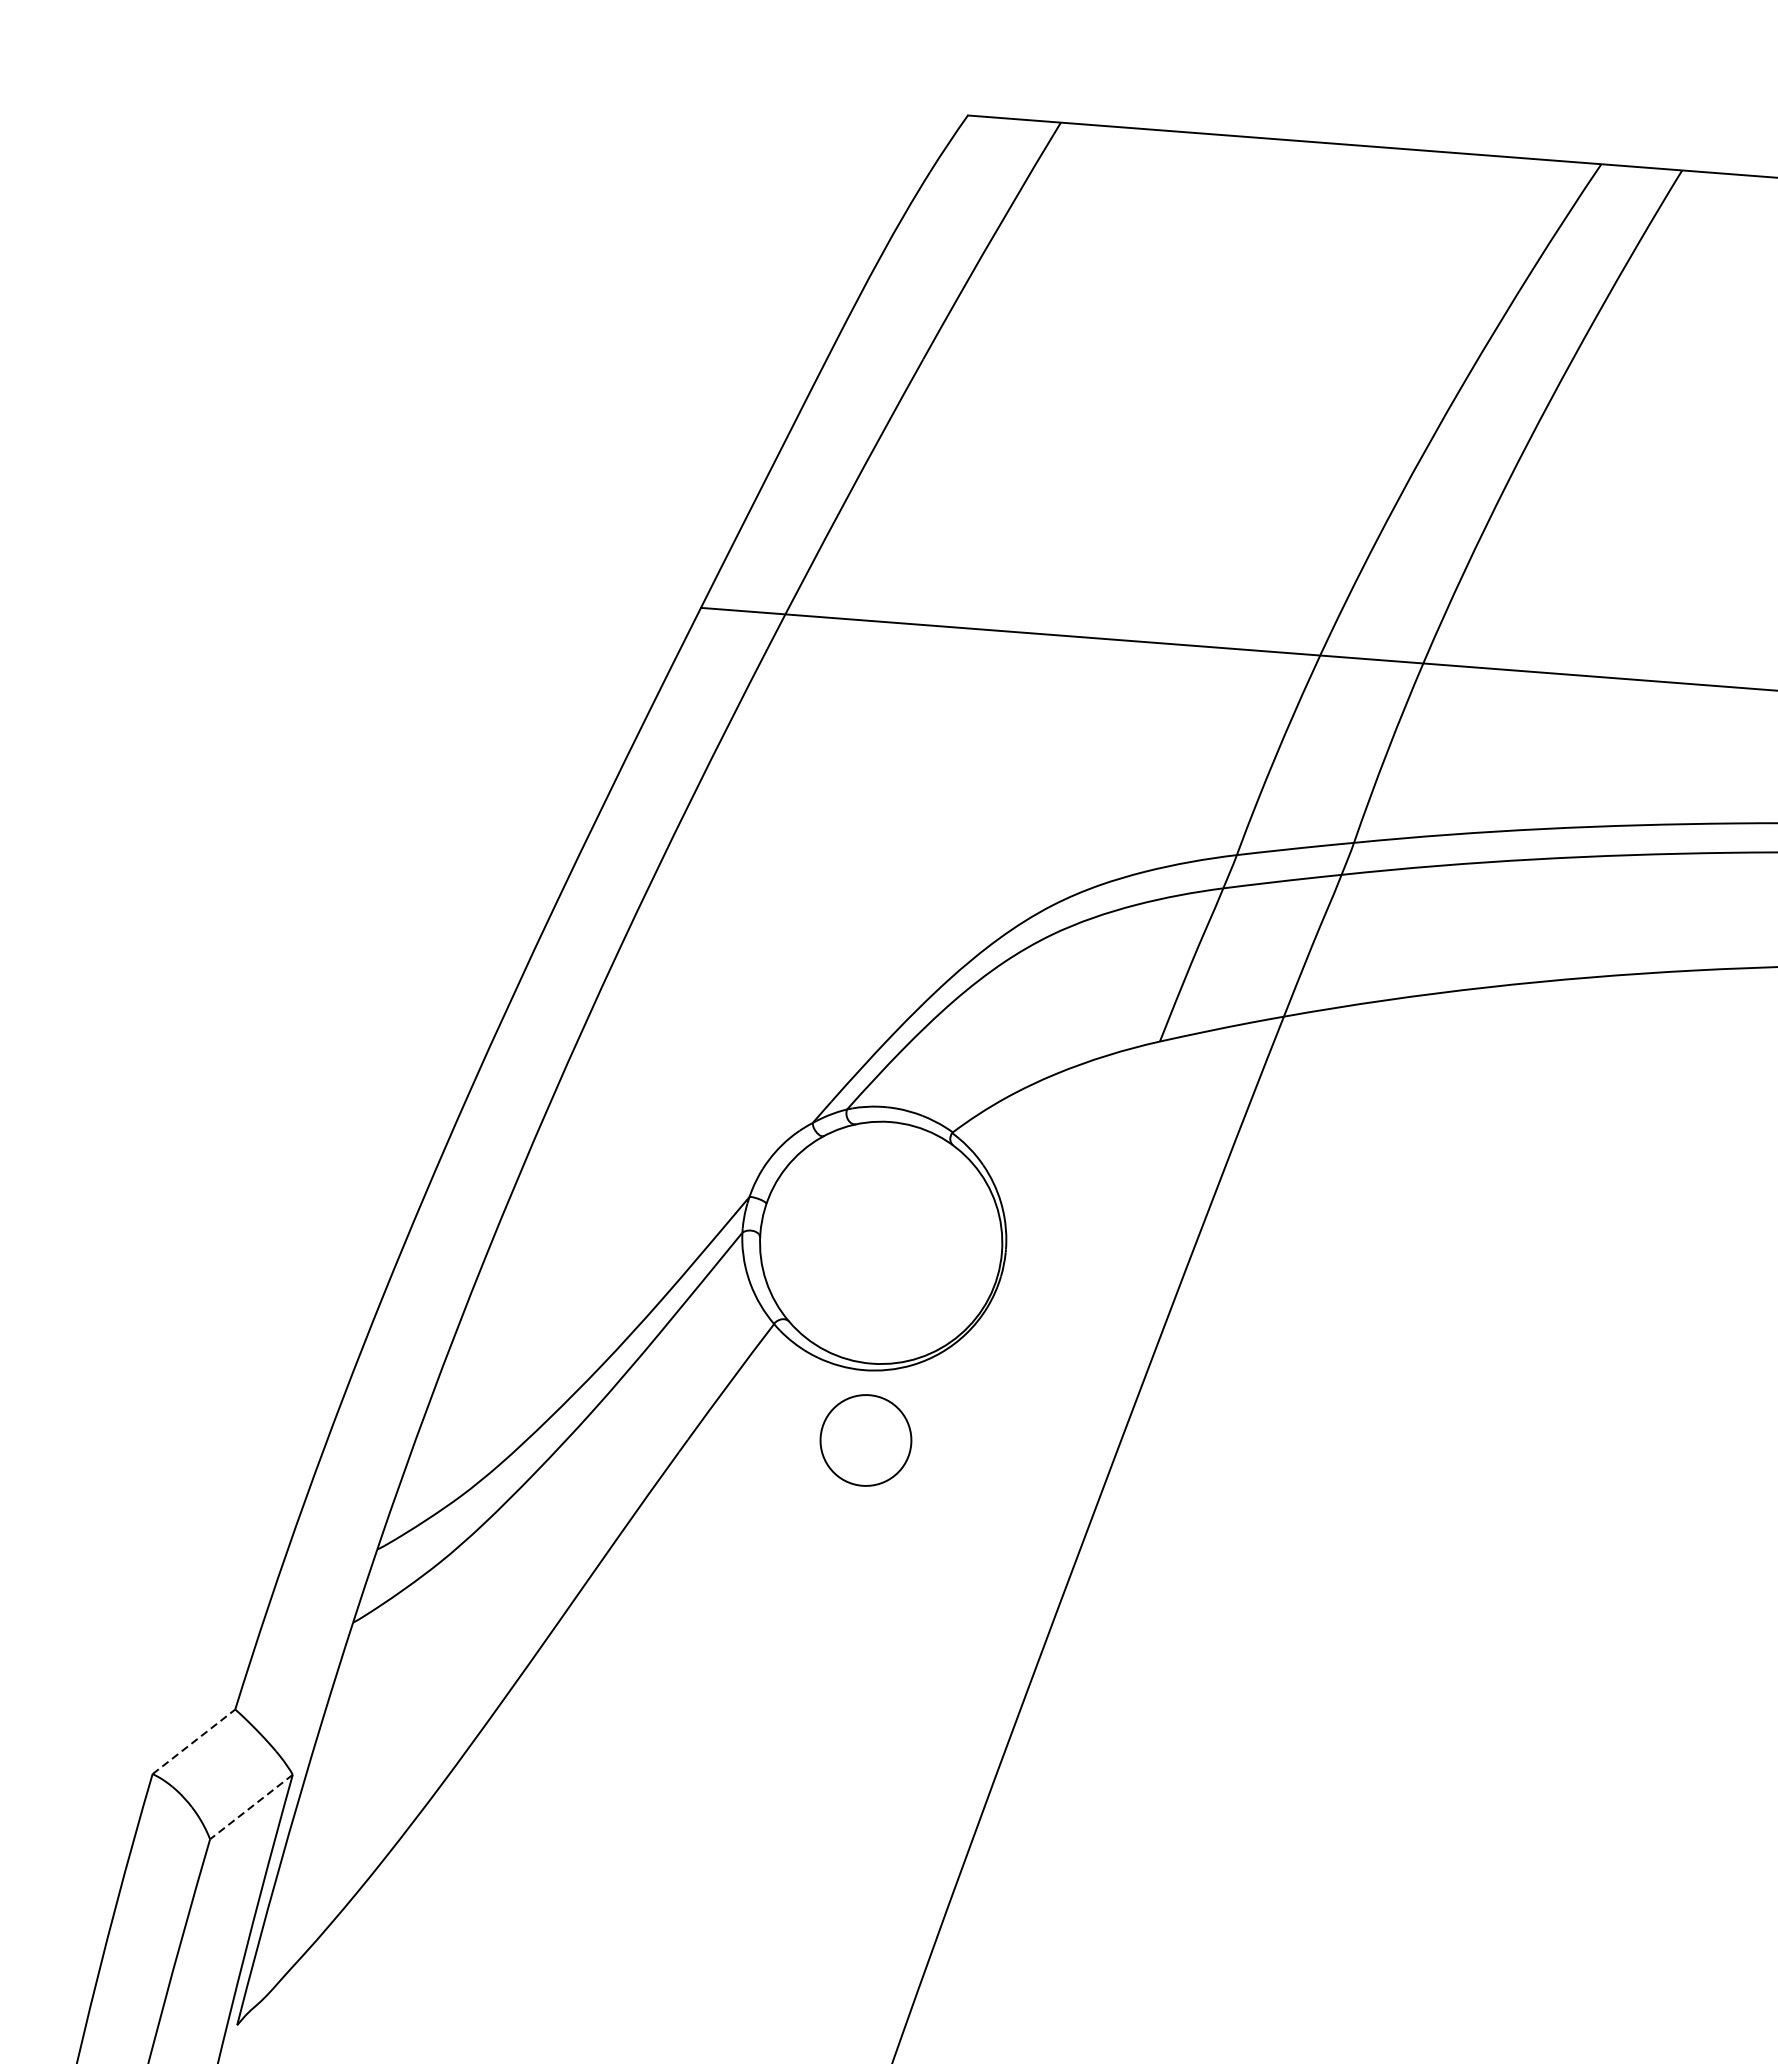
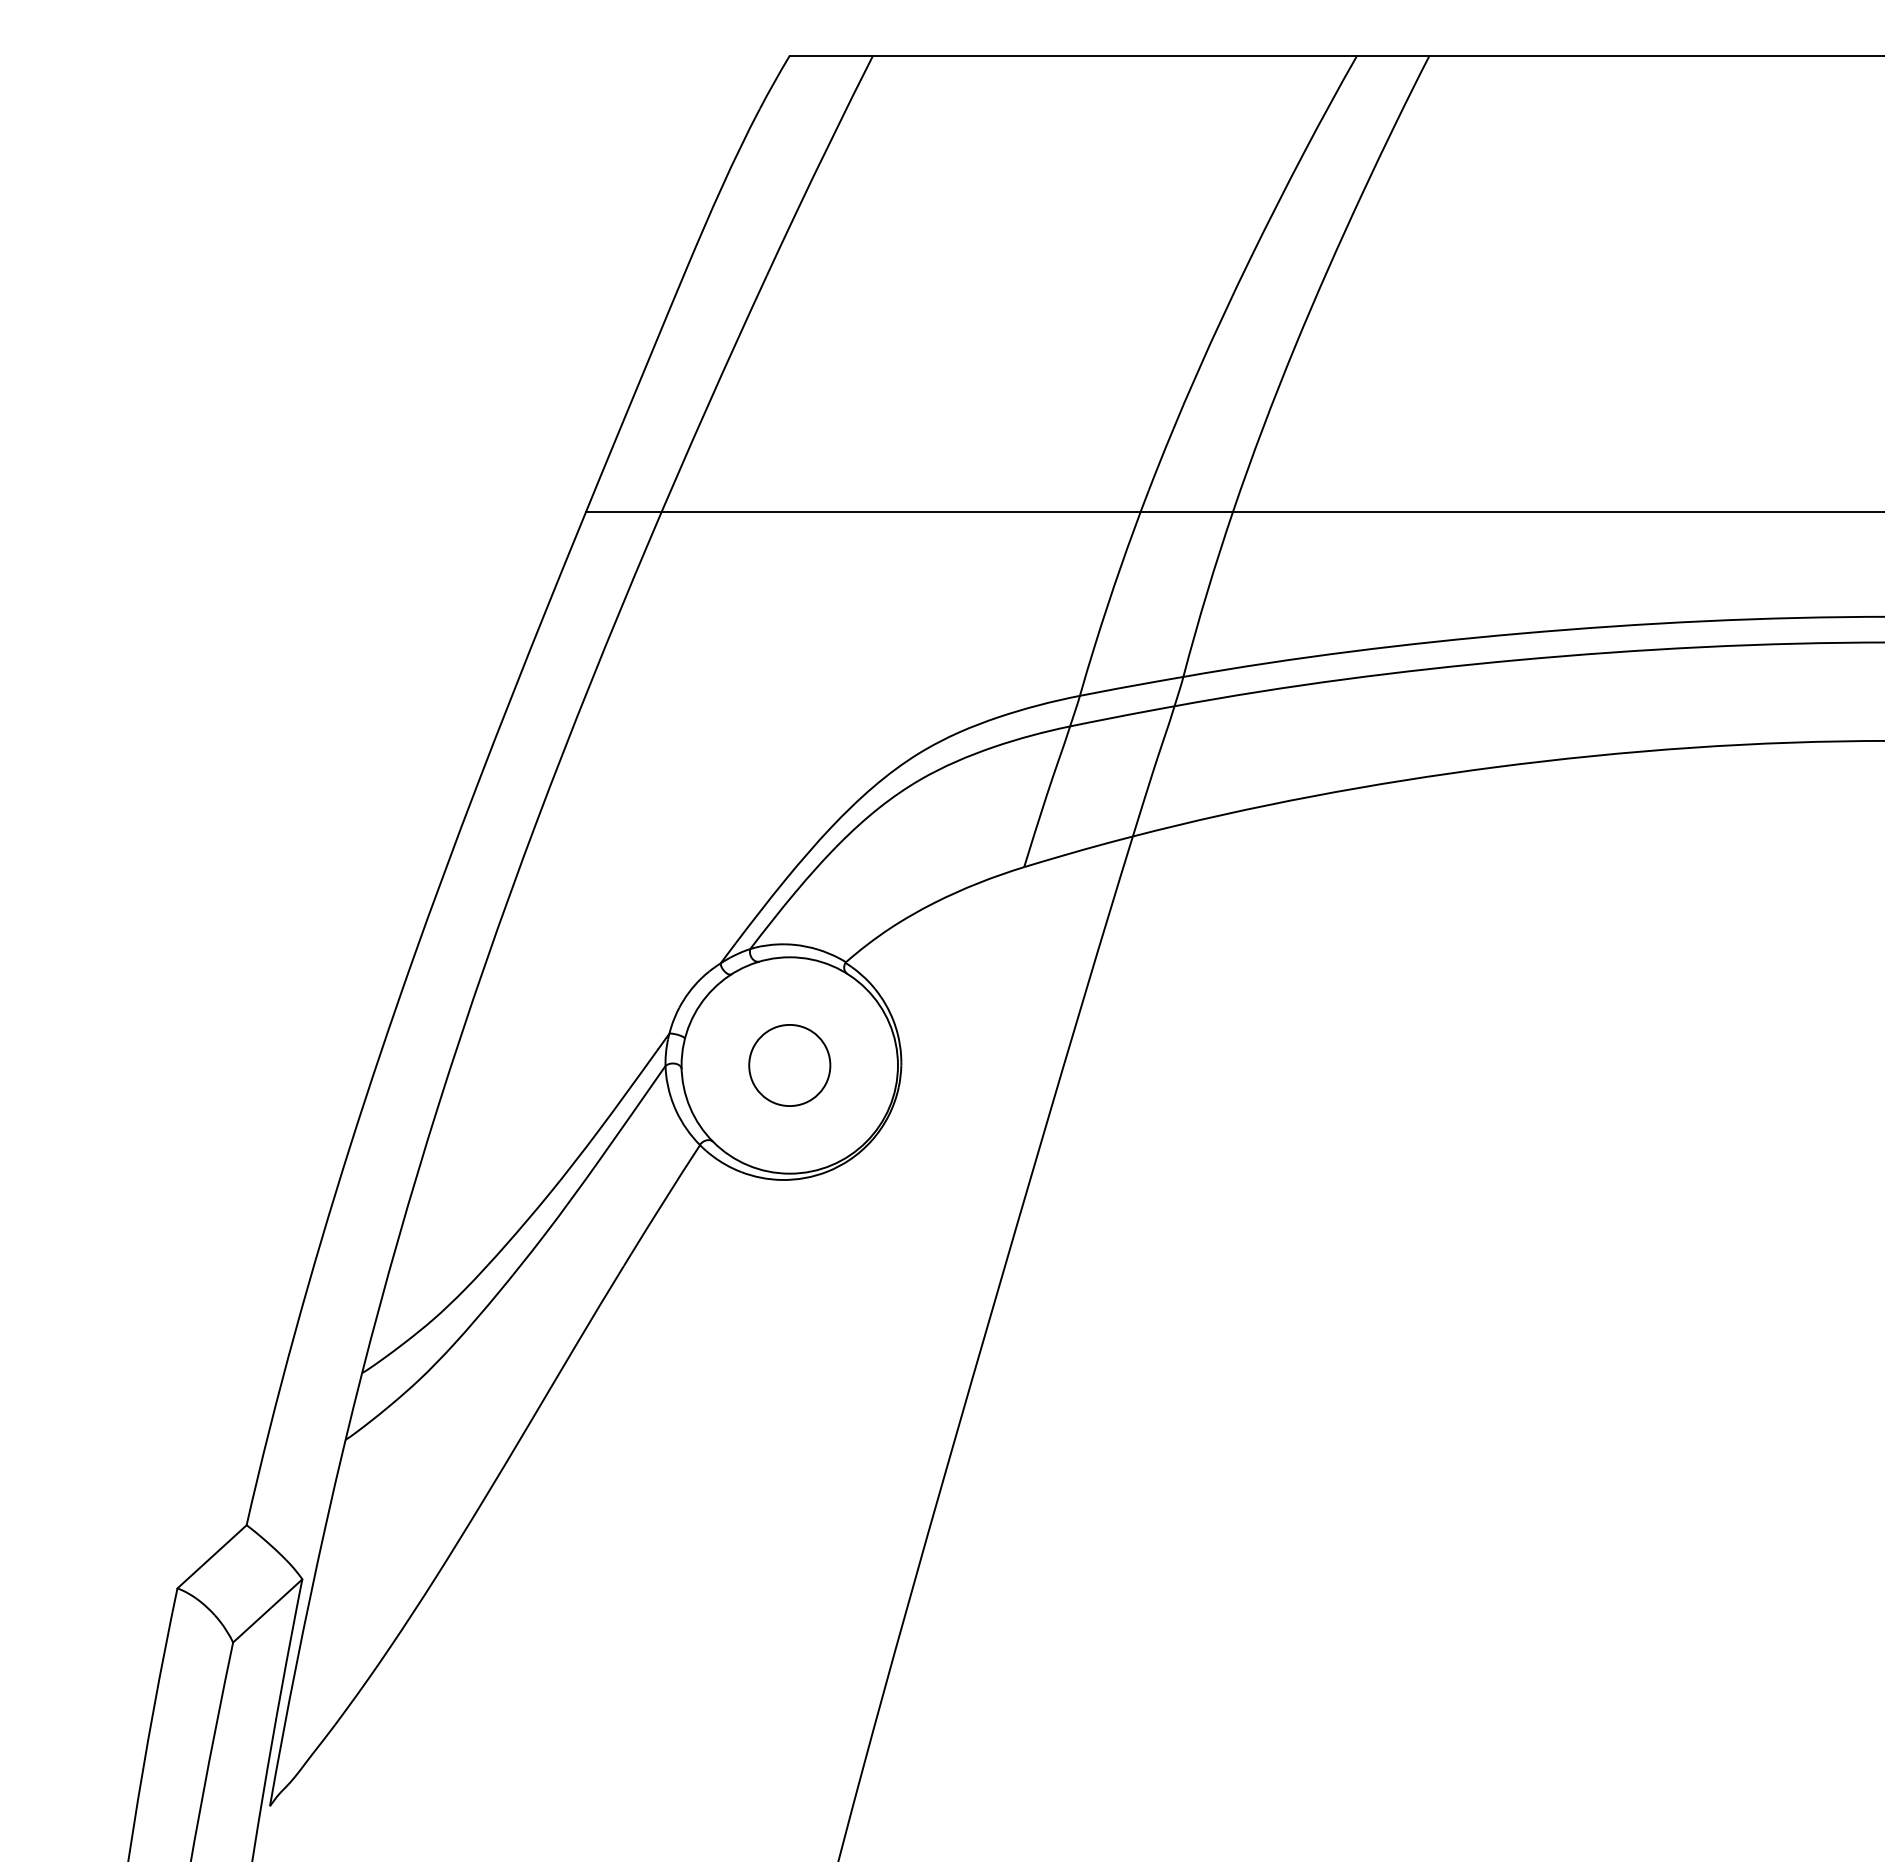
circle: (865, 1440) -> (789, 1065), moved
line: (194, 1741) -> (212, 1556), dashed -> solid
line: (251, 1806) -> (267, 1610), dashed -> solid

